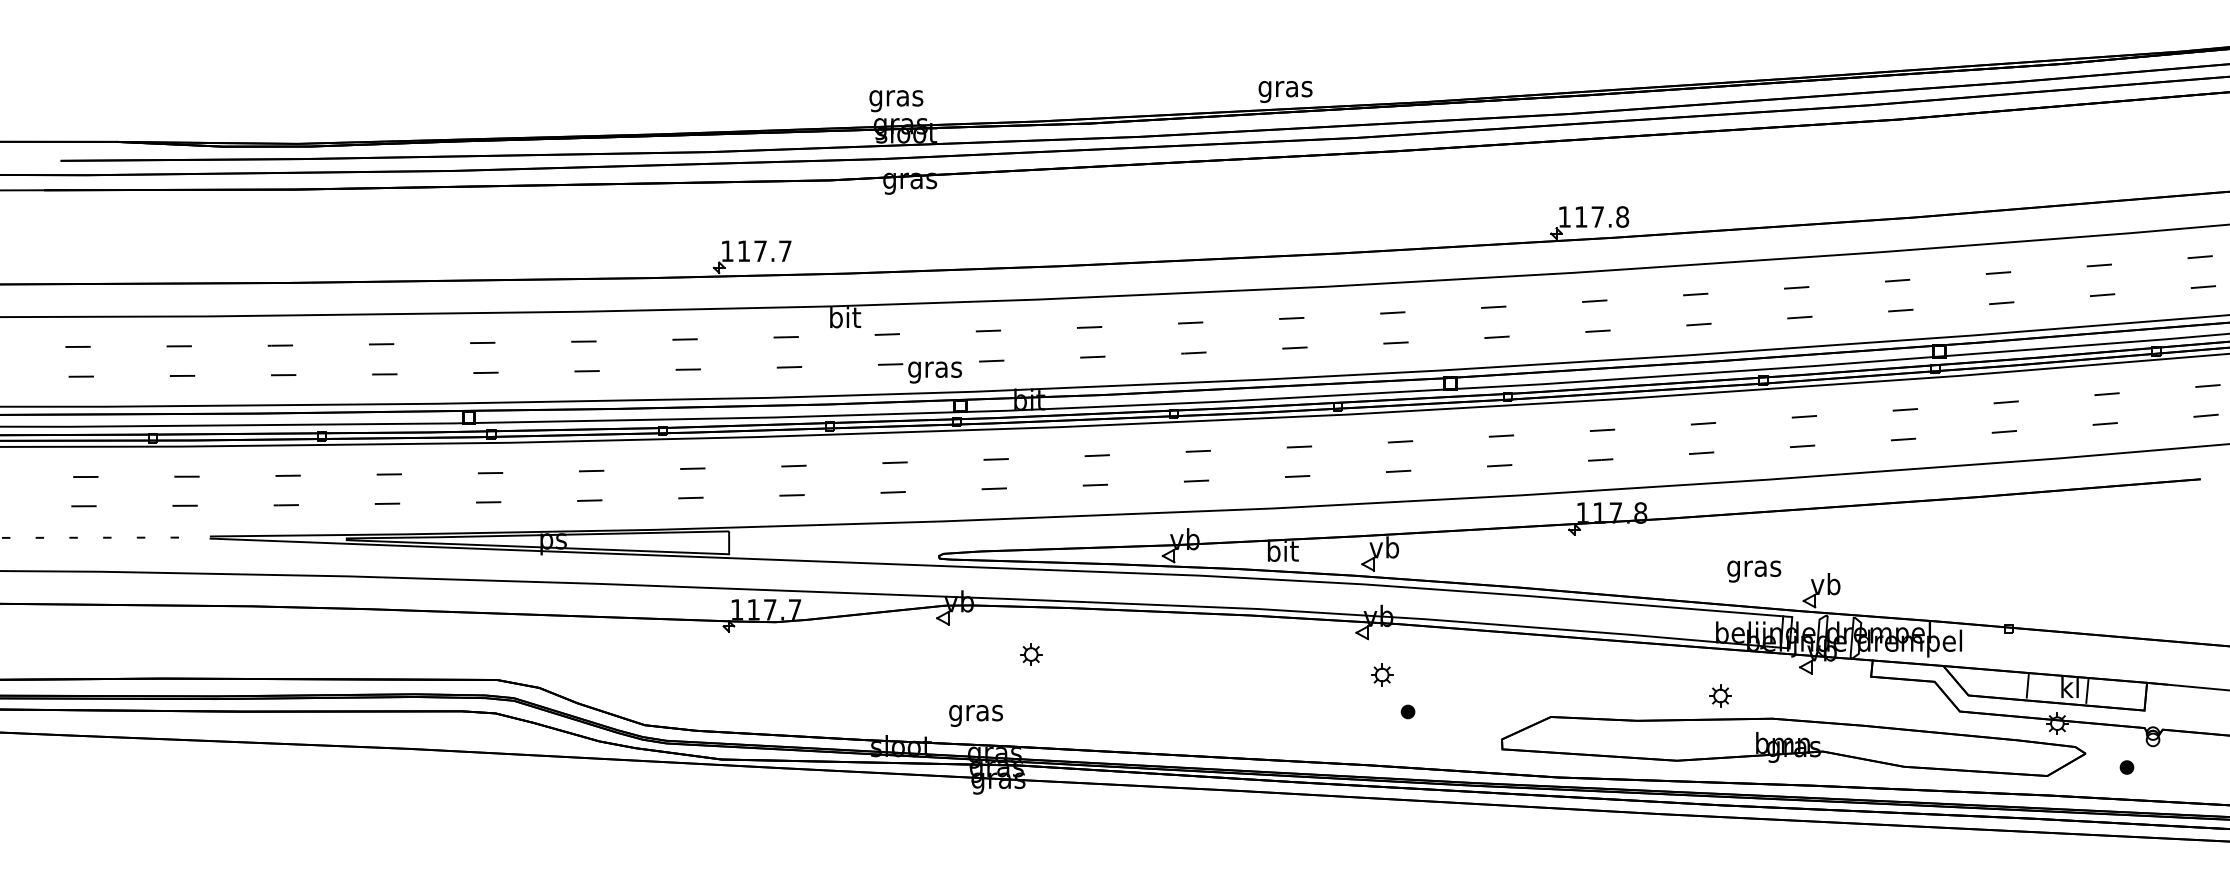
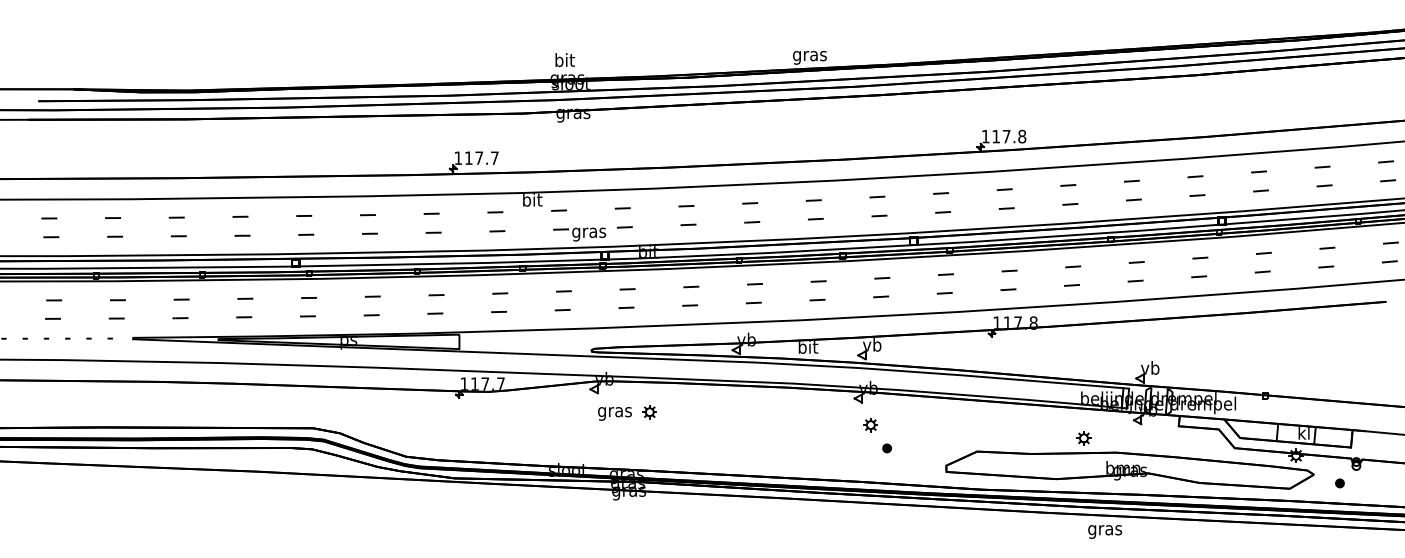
text: (895, 97) -> (564, 61), gras -> bit
text: (1754, 570) -> (1105, 531), moved
text: (975, 715) -> (614, 413), moved

